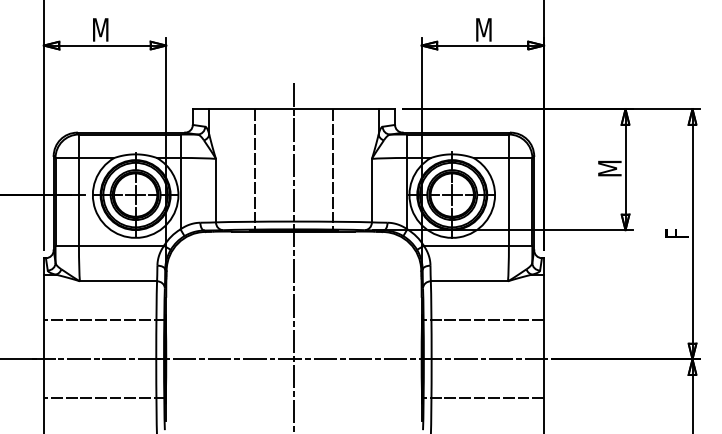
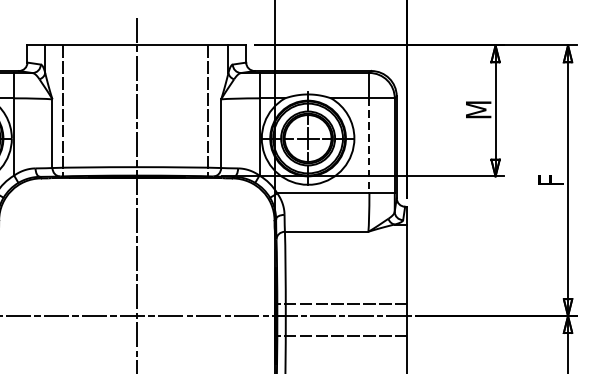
line: (254, 169) -> (62, 110), moved
line: (333, 169) -> (208, 110), moved
line: (508, 201) -> (368, 145), solid -> dashed
line: (483, 320) -> (341, 304), moved
line: (483, 398) -> (341, 335), moved

